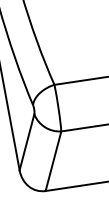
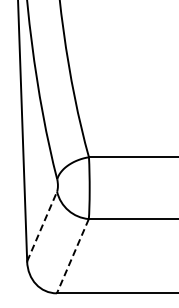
line: (27, 142) -> (42, 226), solid -> dashed
line: (53, 161) -> (72, 256), solid -> dashed

